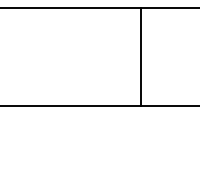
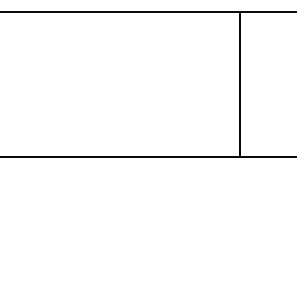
line: (140, 56) -> (239, 83), moved

